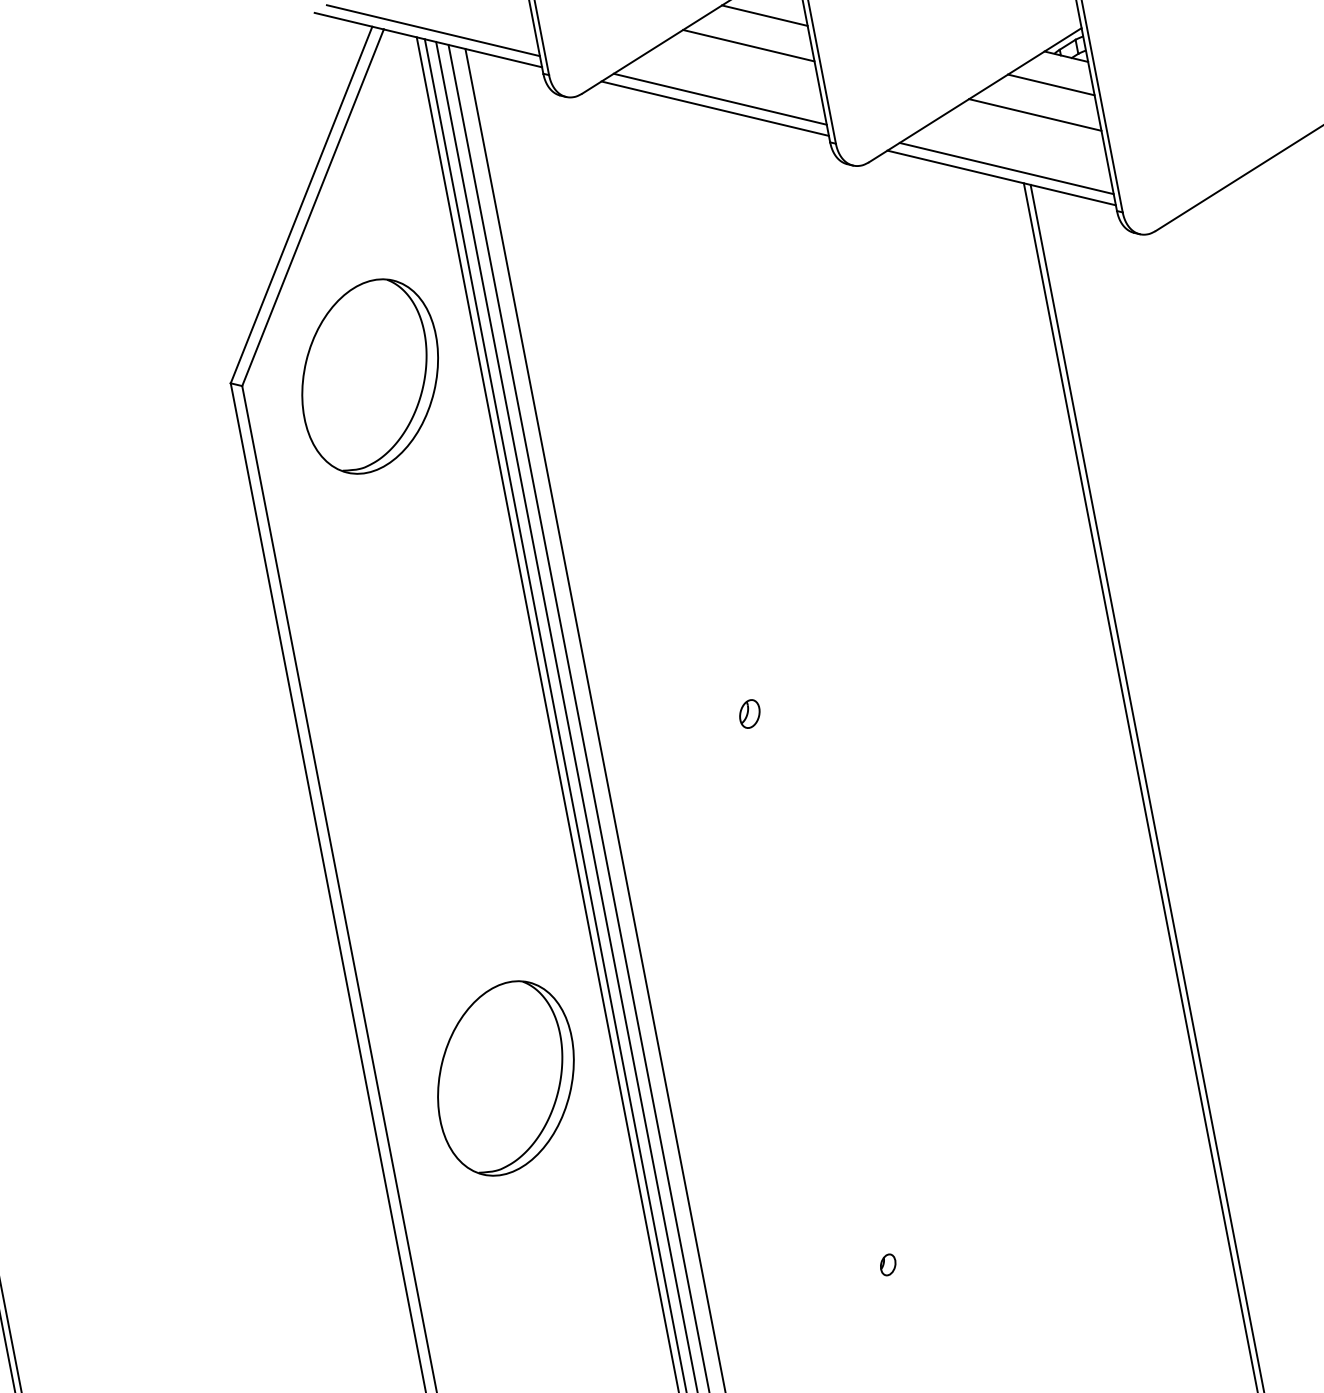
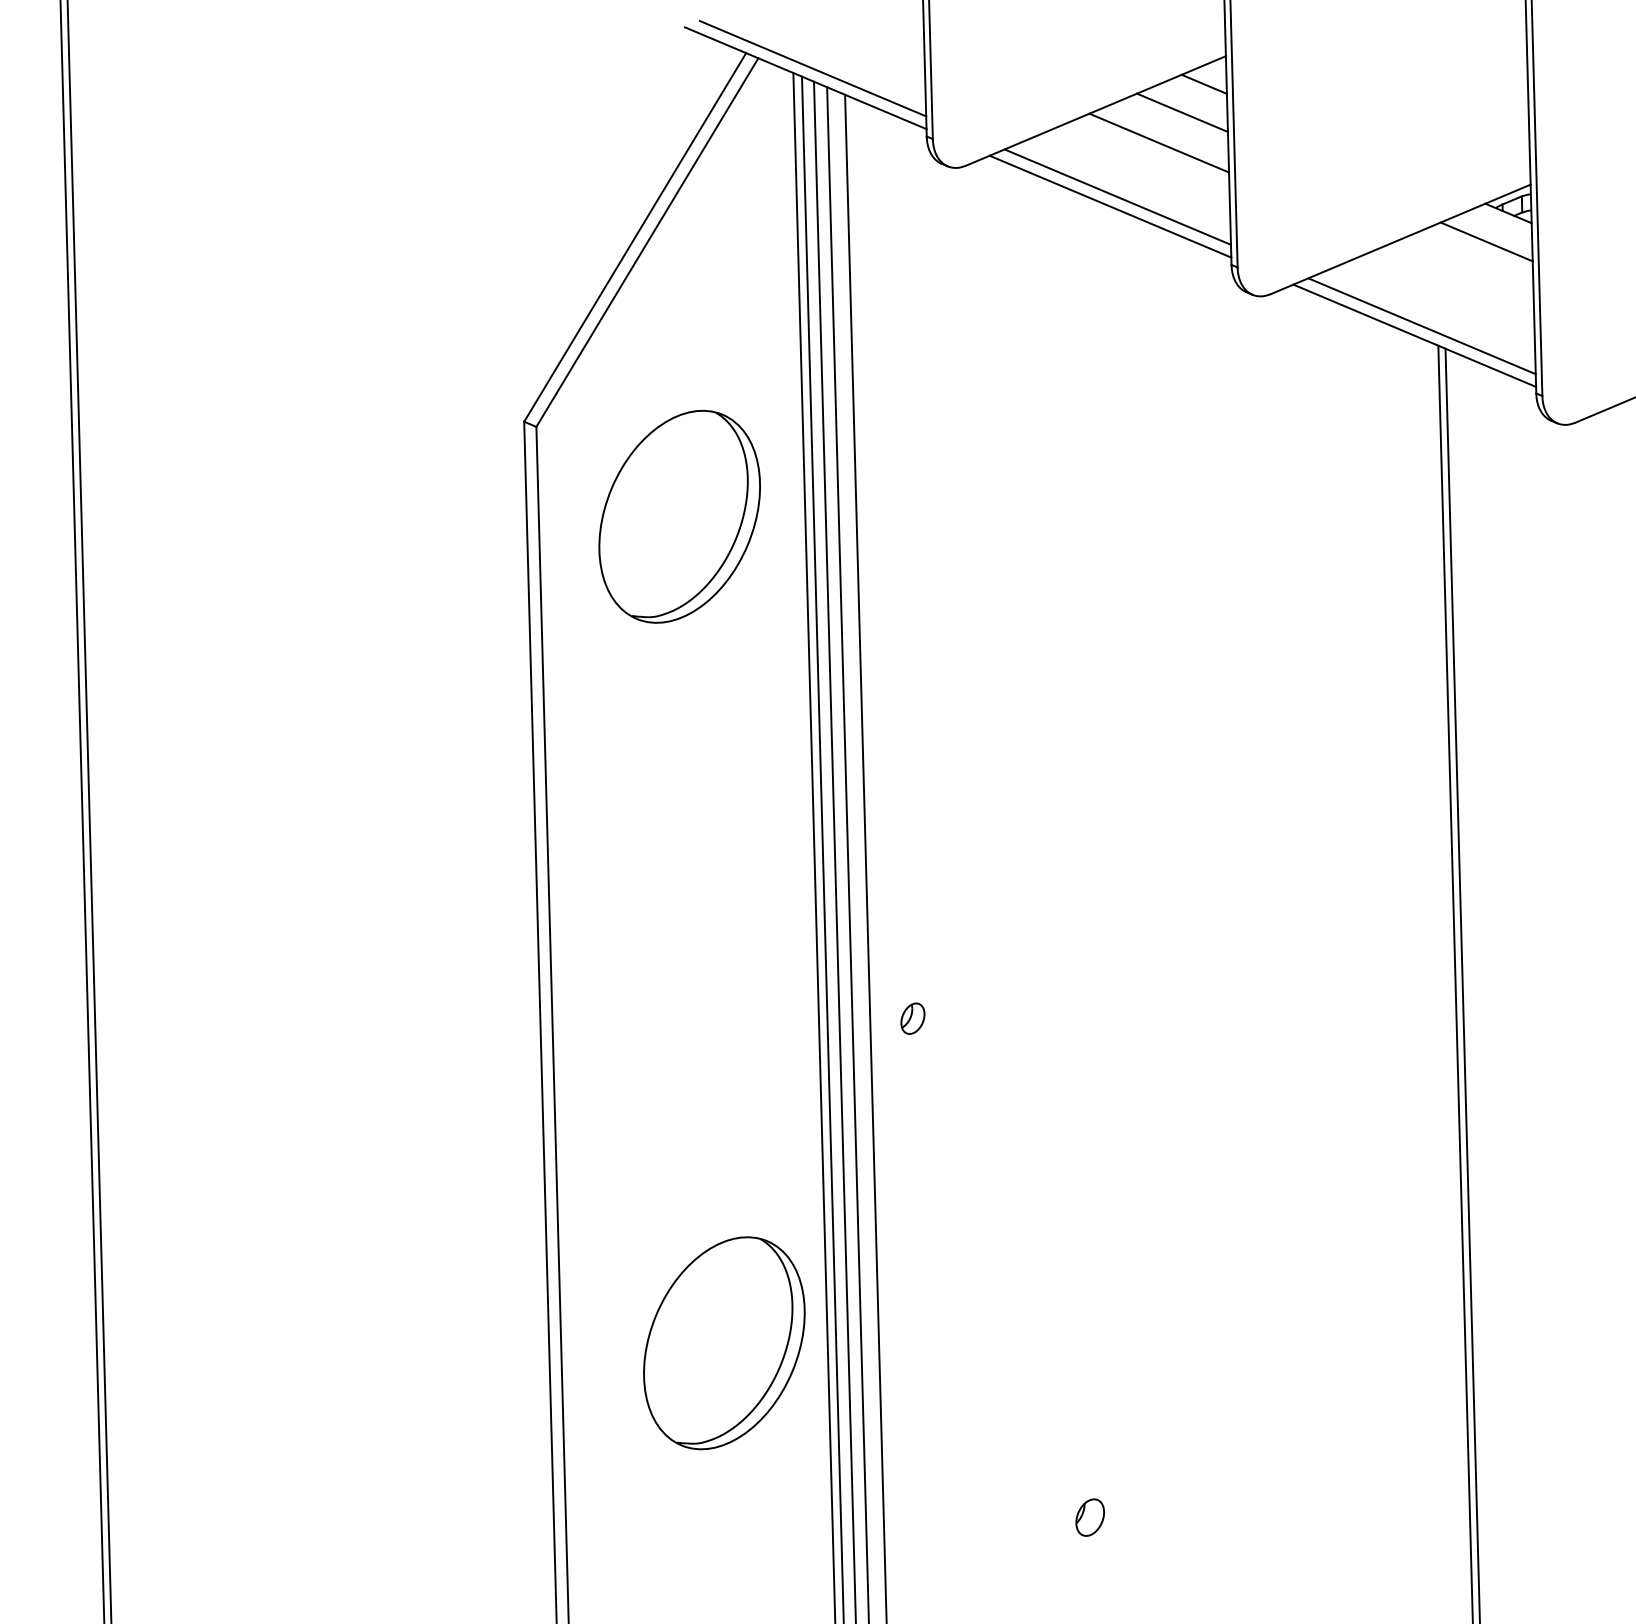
line: (1035, 114) -> (1463, 271), removed
part: (369, 376) -> (679, 516), moved
part: (749, 713) -> (912, 1018), moved
part: (506, 1078) -> (724, 1343), moved
part: (887, 1264) -> (1089, 1517), size x1.6

